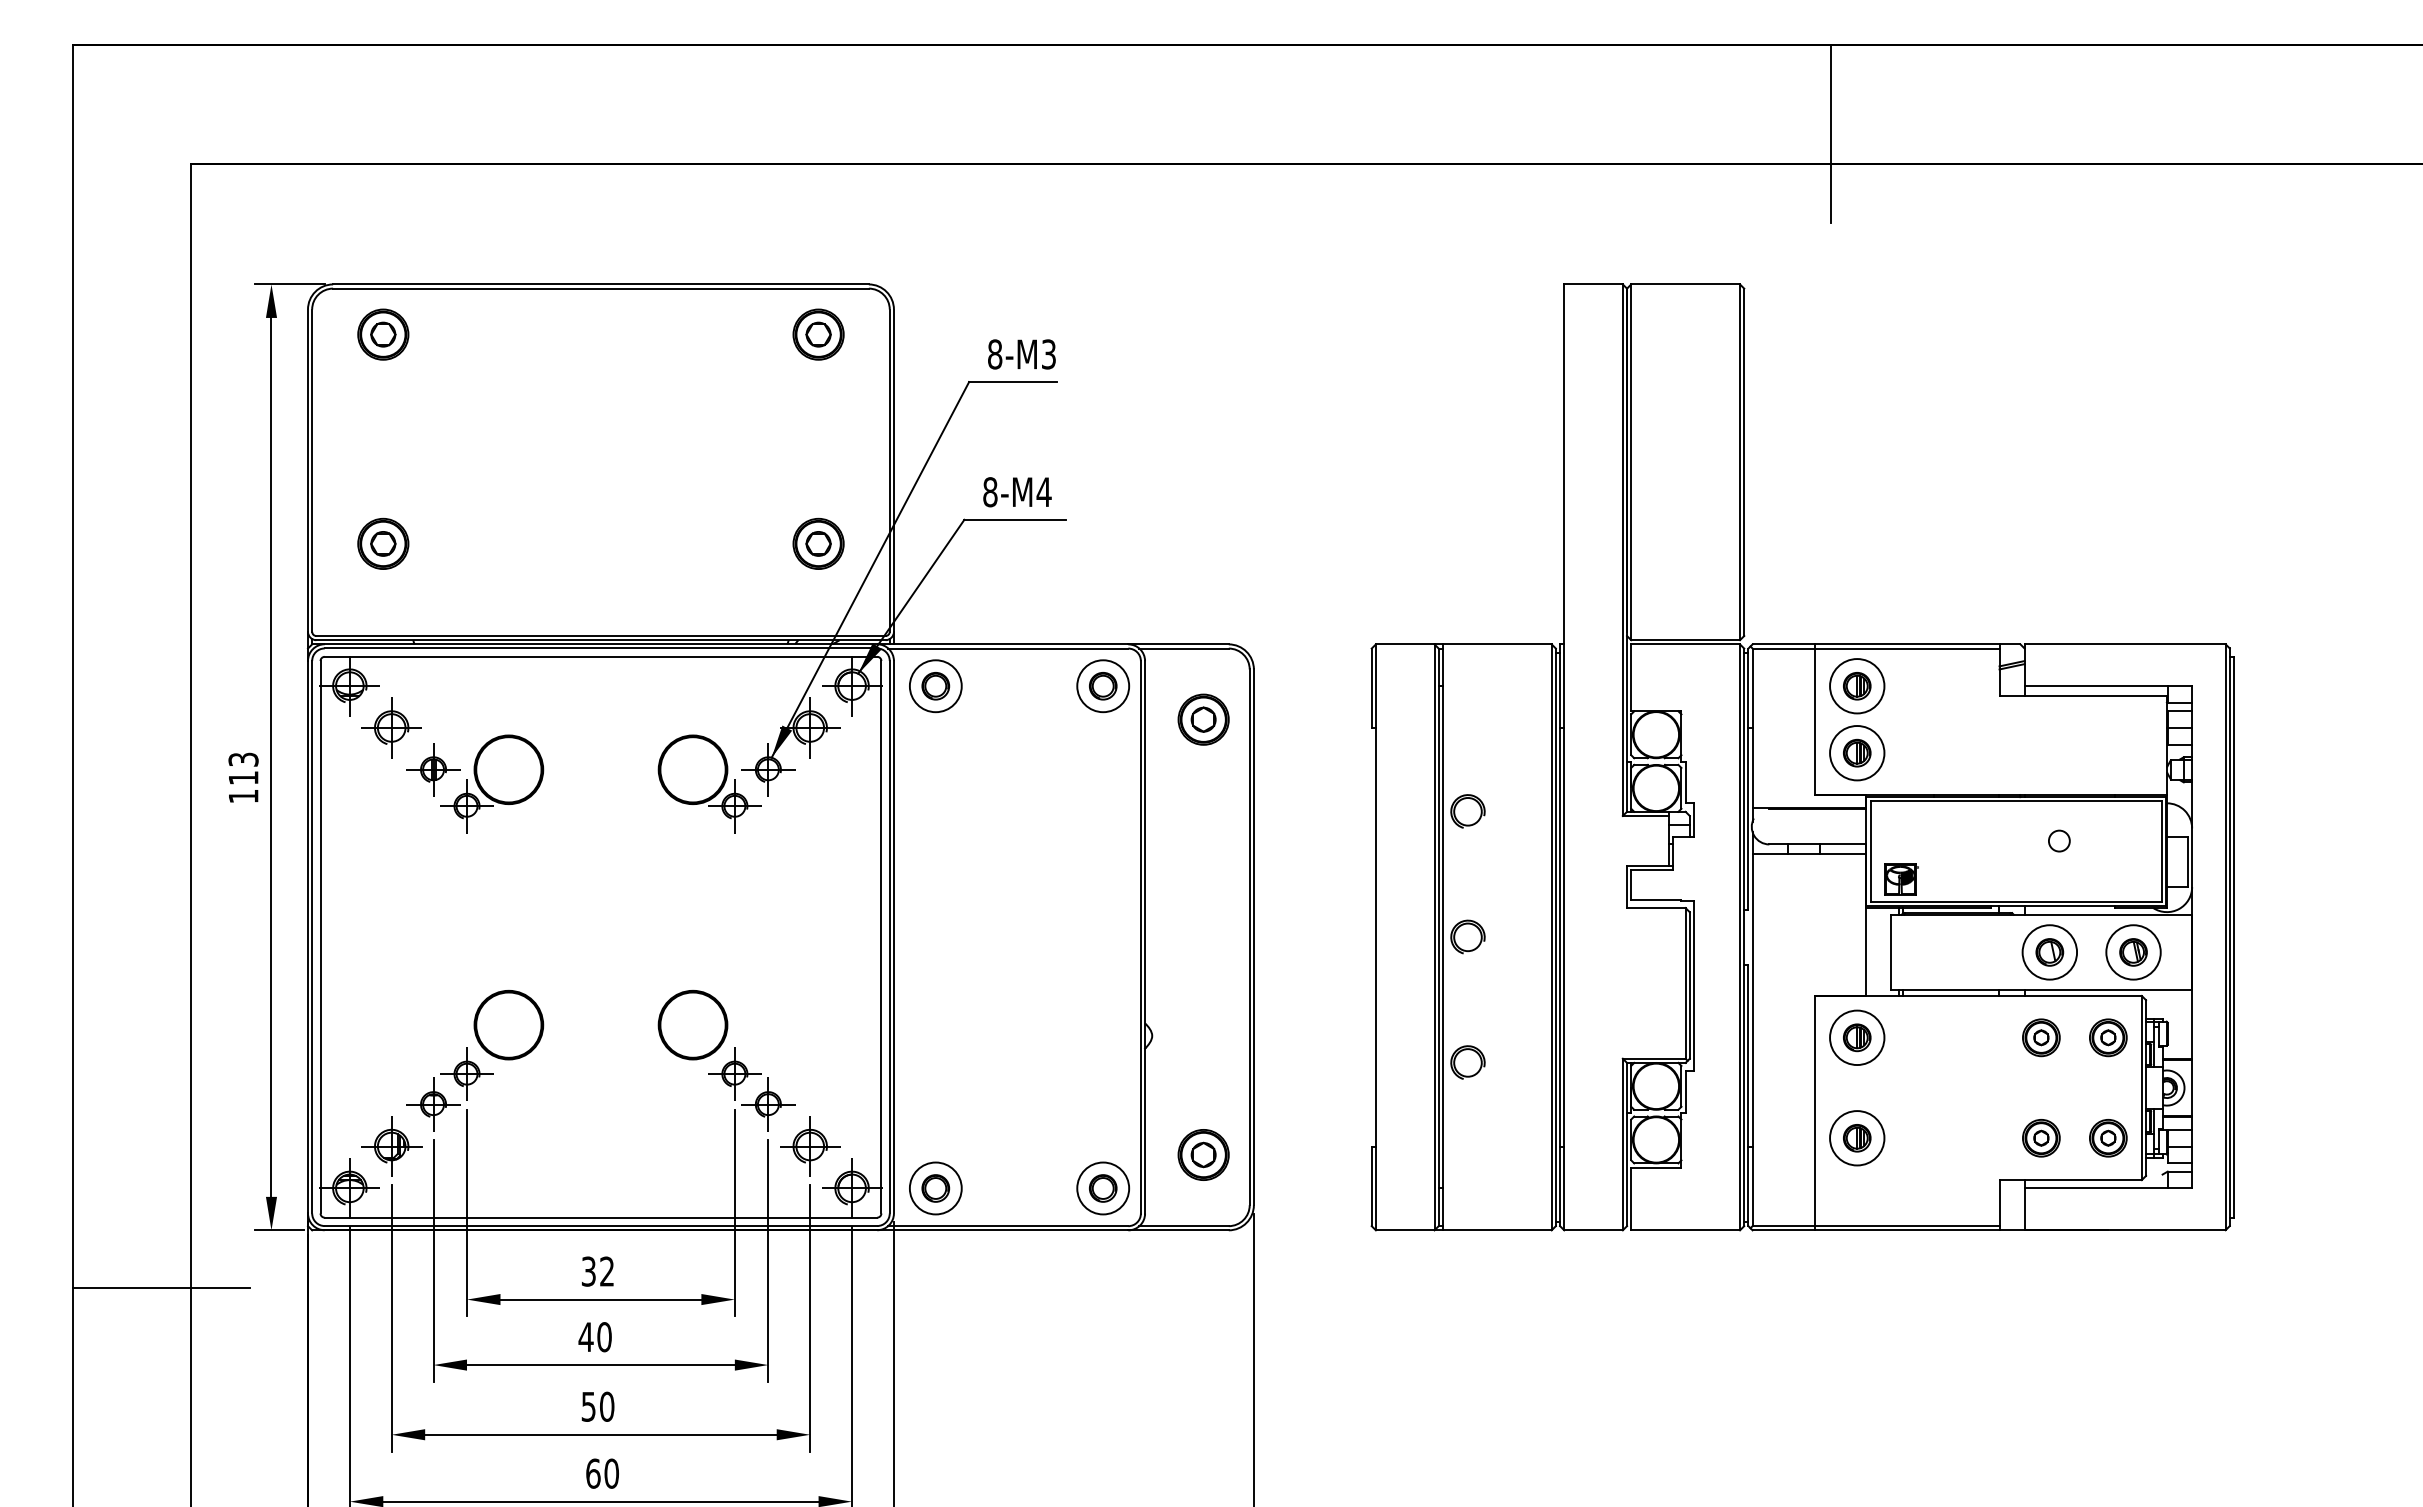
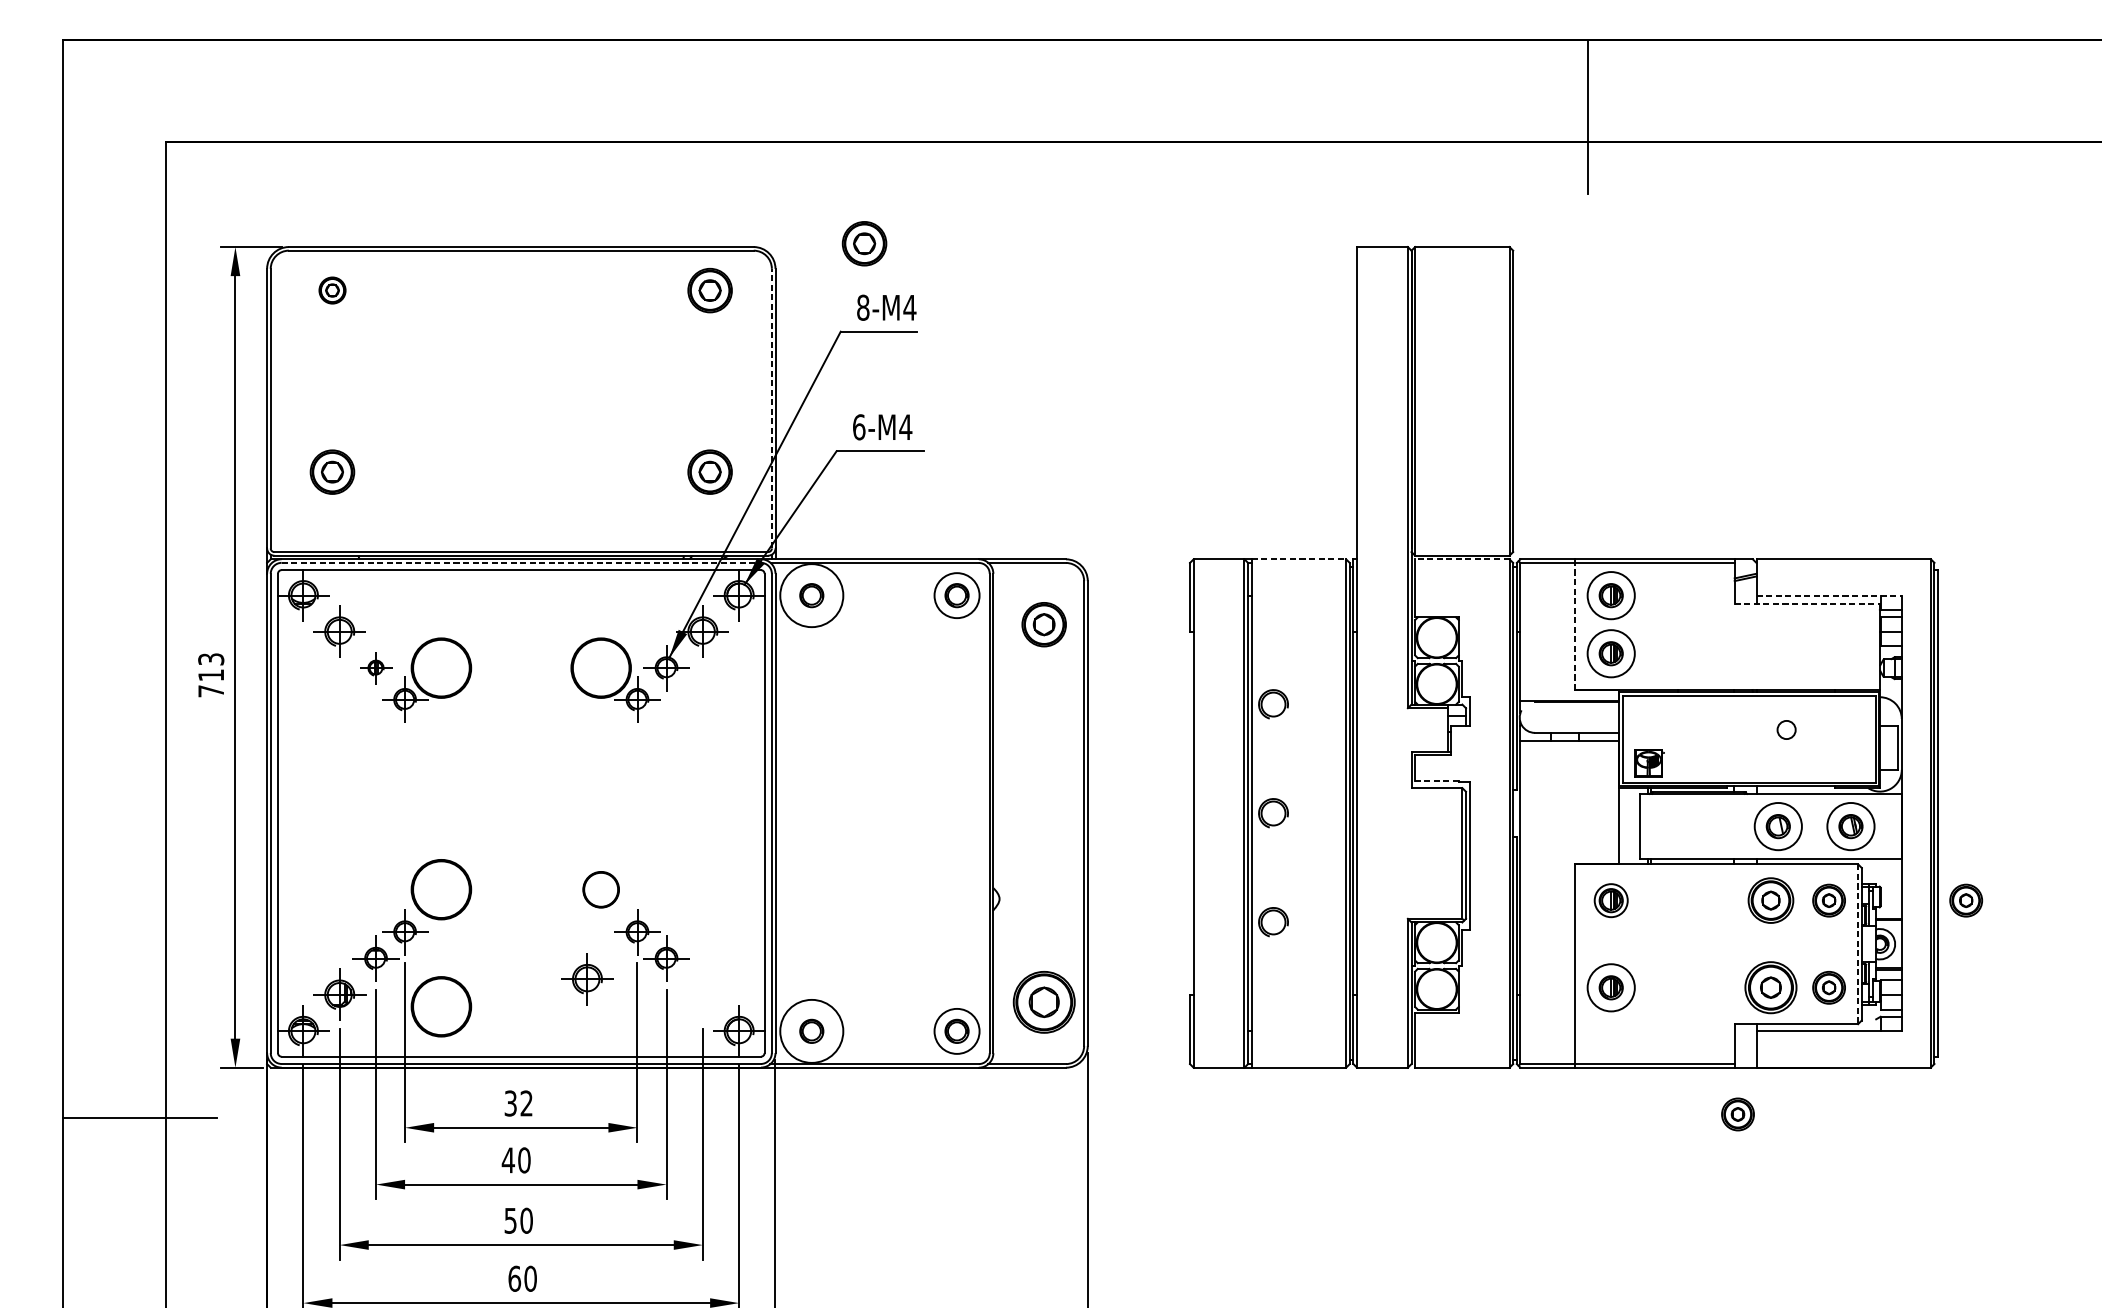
part: (996, 280) -> (864, 243), added
part: (383, 334) -> (332, 290), size x0.6
text: (1048, 354) -> (909, 307), 8-M3 -> 8-M4
line: (889, 470) -> (771, 408), solid -> dashed
text: (990, 492) -> (859, 427), 8-M4 -> 6-M4
line: (1497, 644) -> (1299, 559), solid -> dashed
line: (1685, 644) -> (1462, 559), solid -> dashed
line: (601, 648) -> (521, 562), solid -> dashed
circle: (935, 686) -> (811, 595), size x1.4
line: (2108, 686) -> (1829, 595), solid -> dashed
line: (2083, 696) -> (1807, 604), solid -> dashed
line: (1815, 719) -> (1575, 624), solid -> dashed
part: (433, 769) -> (376, 667), size x0.7
text: (243, 796) -> (211, 691), 113 -> 713
line: (1655, 899) -> (1436, 780), solid -> dashed
part: (692, 1025) -> (600, 889), size x0.6
circle: (1857, 1037) -> (1611, 900), size x0.7
part: (2041, 1037) -> (1771, 900), size x1.4
part: (2266, 1037) -> (1966, 900), added
line: (2141, 1088) -> (1857, 944), solid -> dashed
part: (2041, 1138) -> (1771, 988), size x1.6
part: (810, 1146) -> (587, 979), moved
part: (1203, 1154) -> (1044, 1001), size x1.4
part: (508, 1160) -> (441, 1007), added
circle: (935, 1188) -> (811, 1031), size x1.4
part: (2003, 1284) -> (1738, 1114), added

